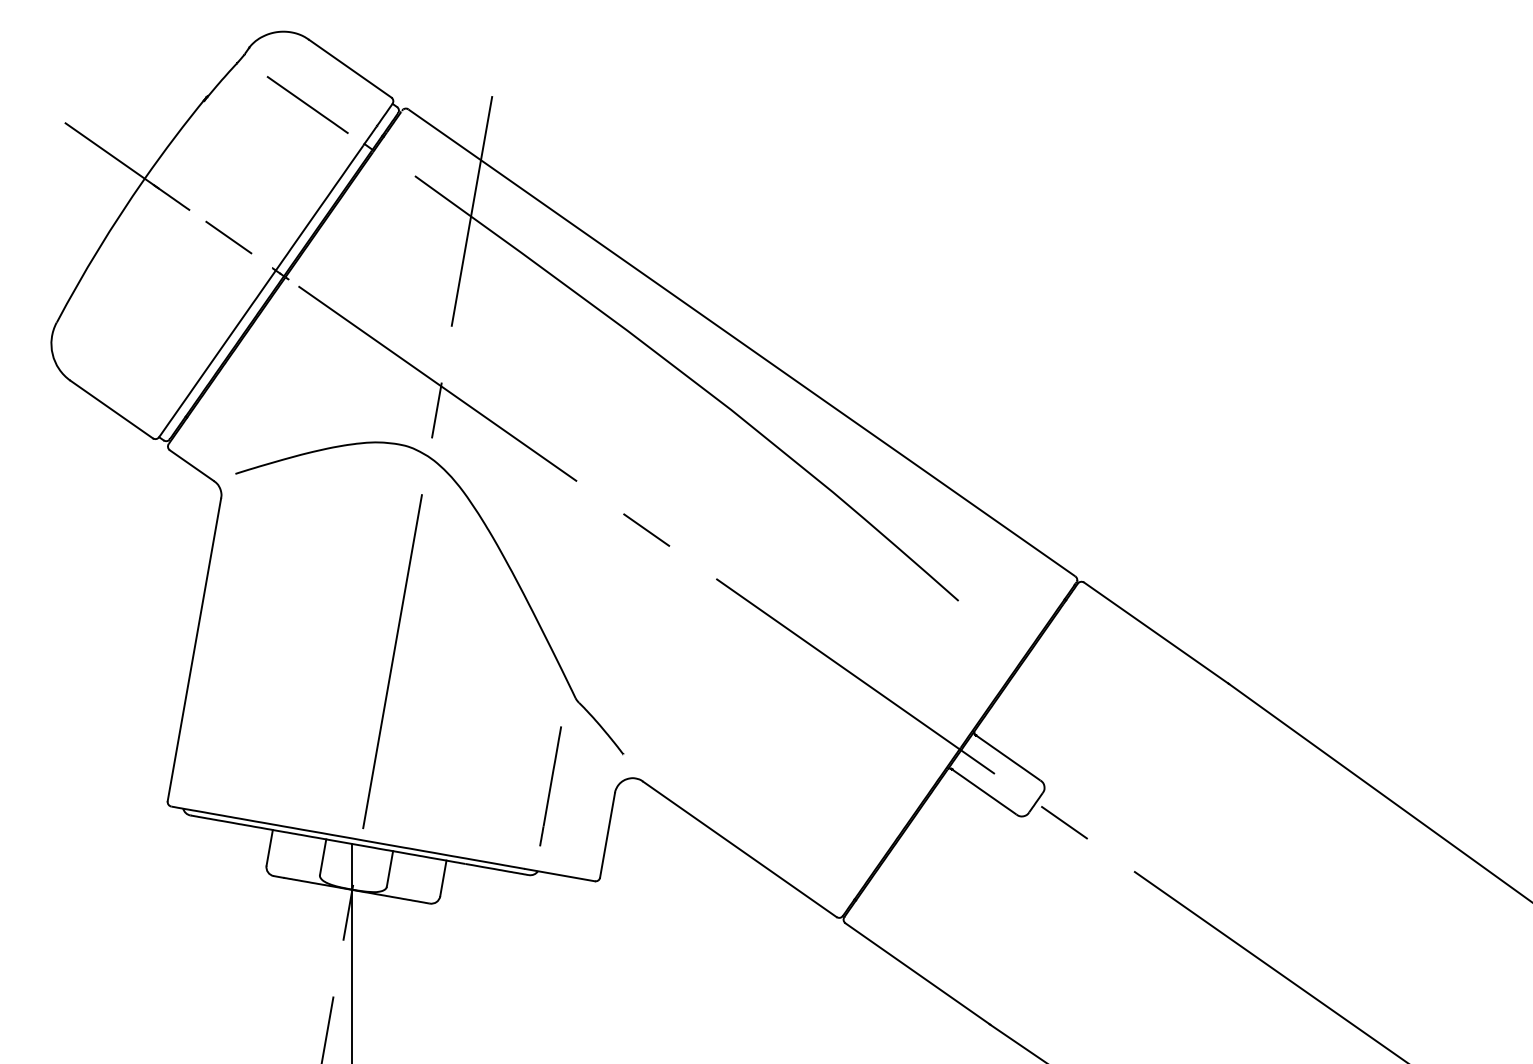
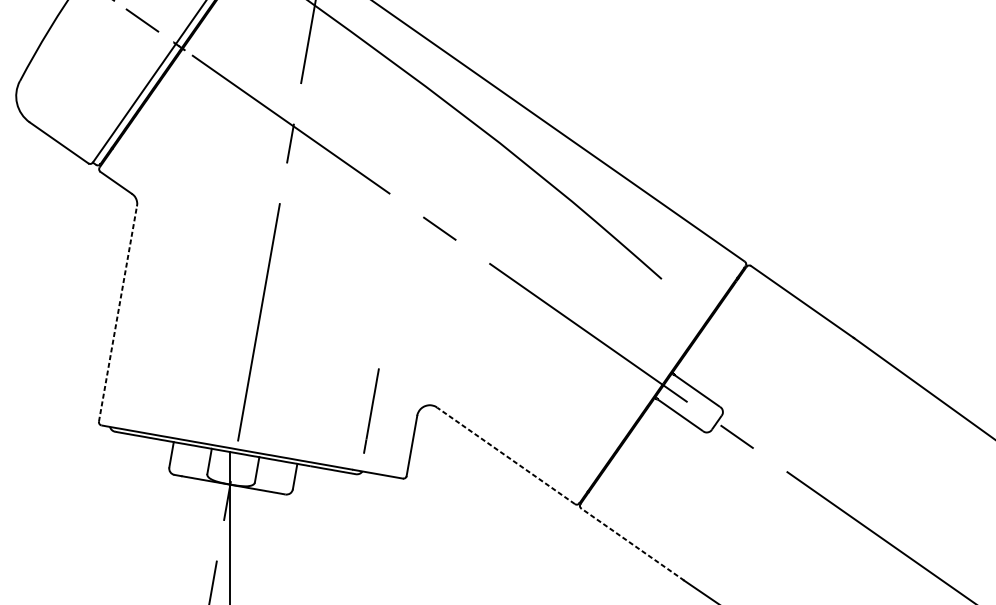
part: (500, 553) -> (335, 245), removed
line: (194, 650) -> (118, 314), solid -> dashed
line: (739, 849) -> (505, 455), solid -> dashed
line: (917, 973) -> (632, 544), solid -> dashed

